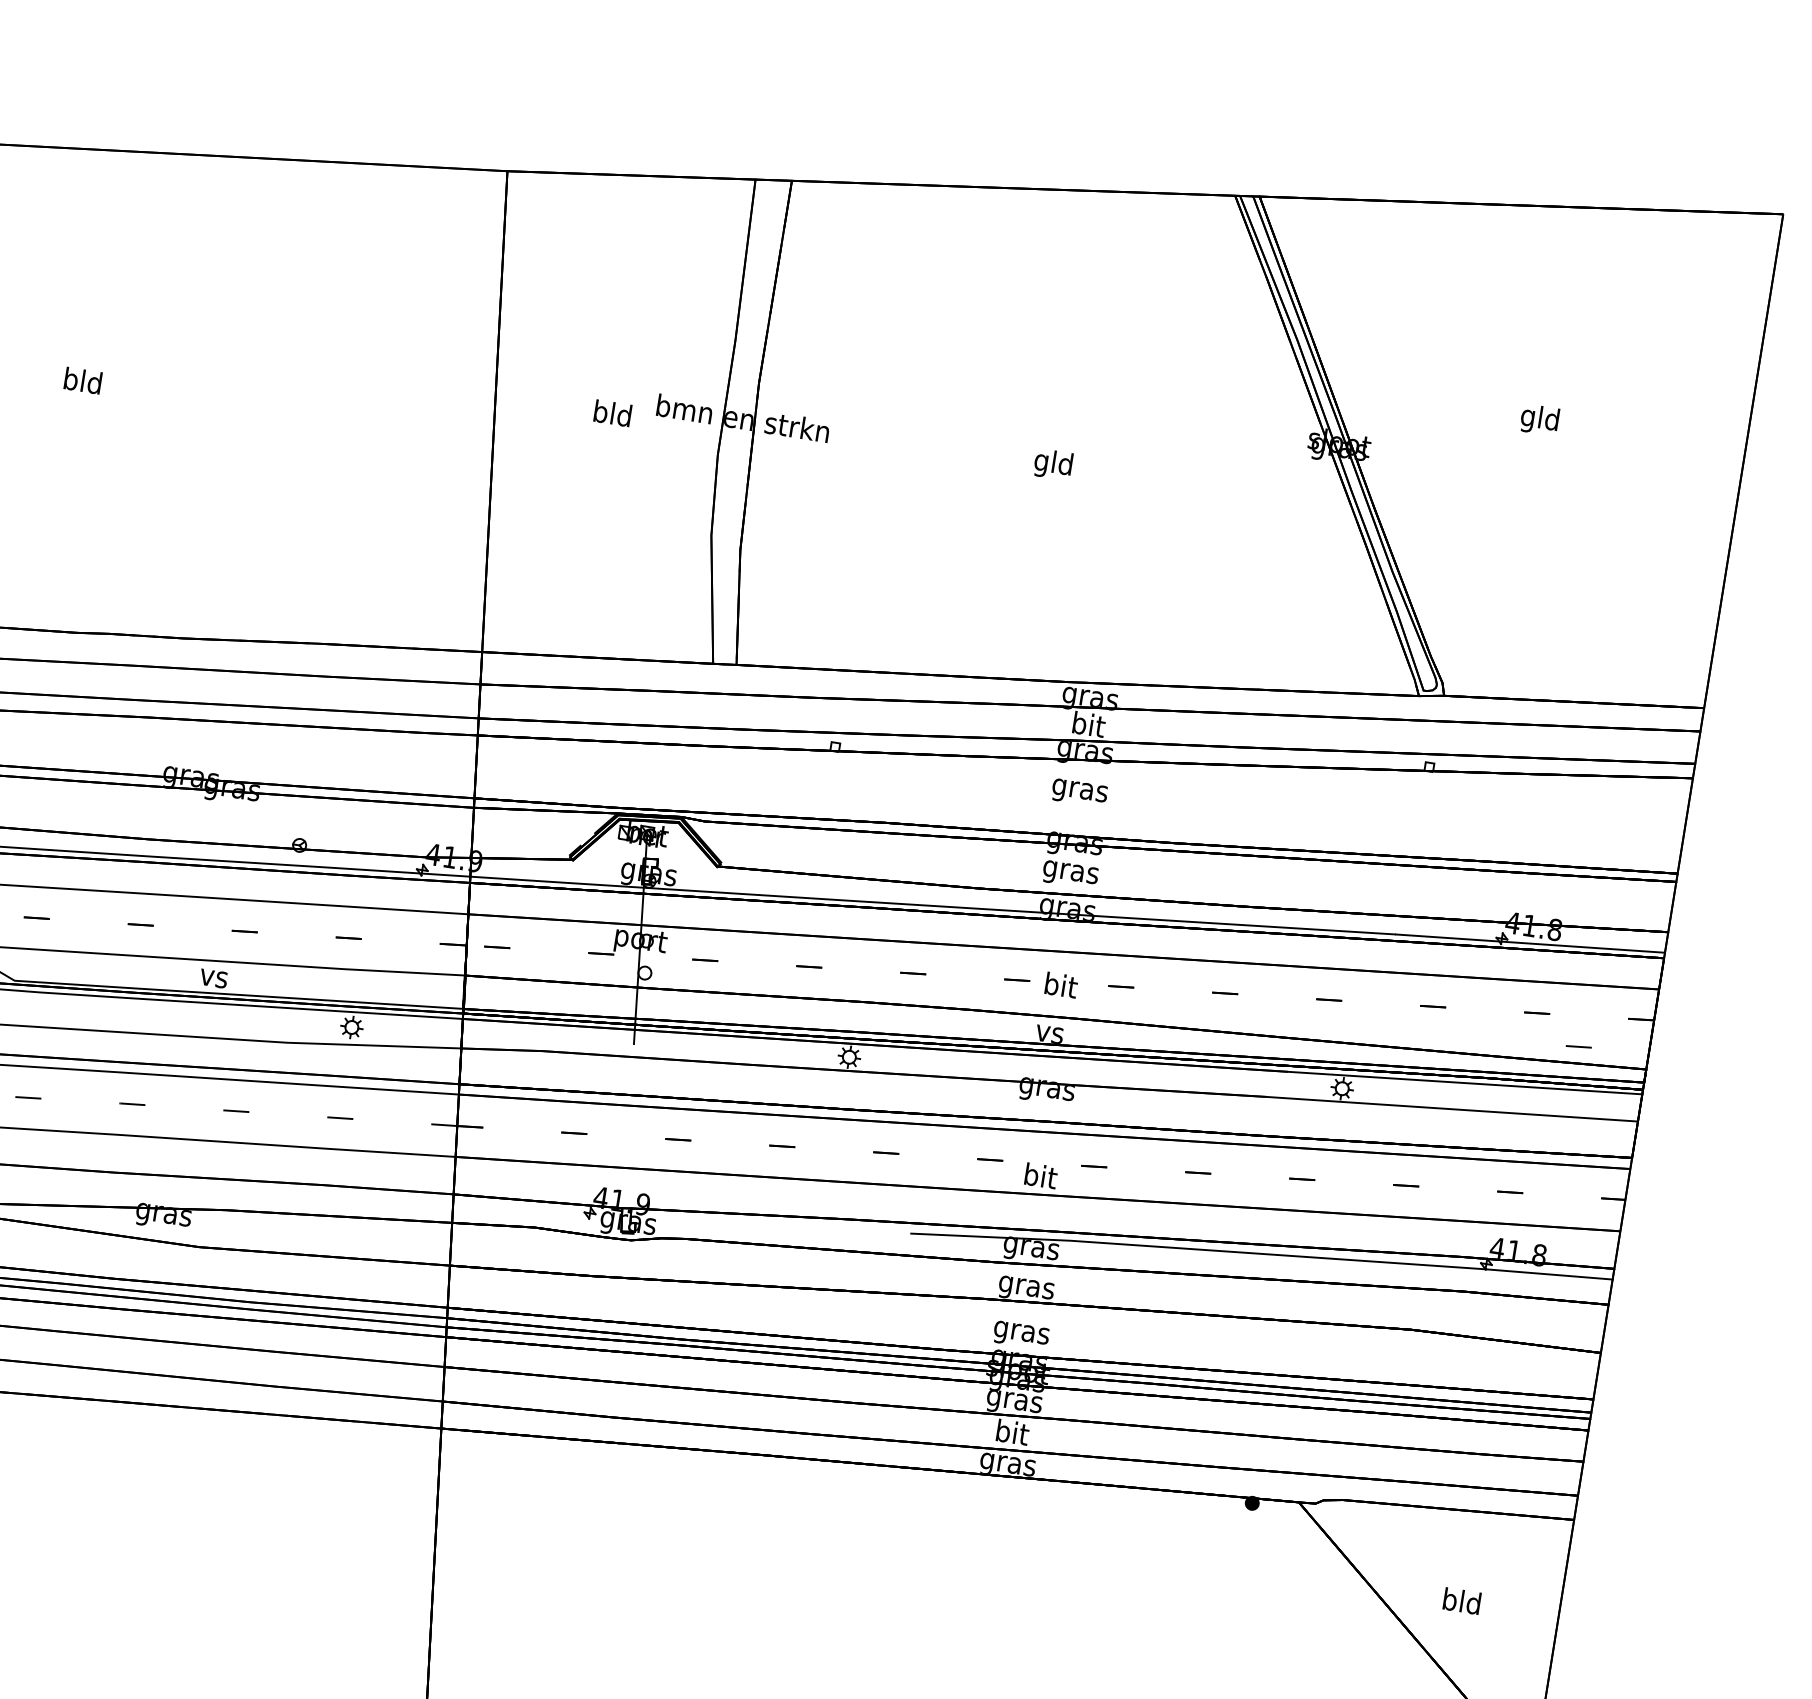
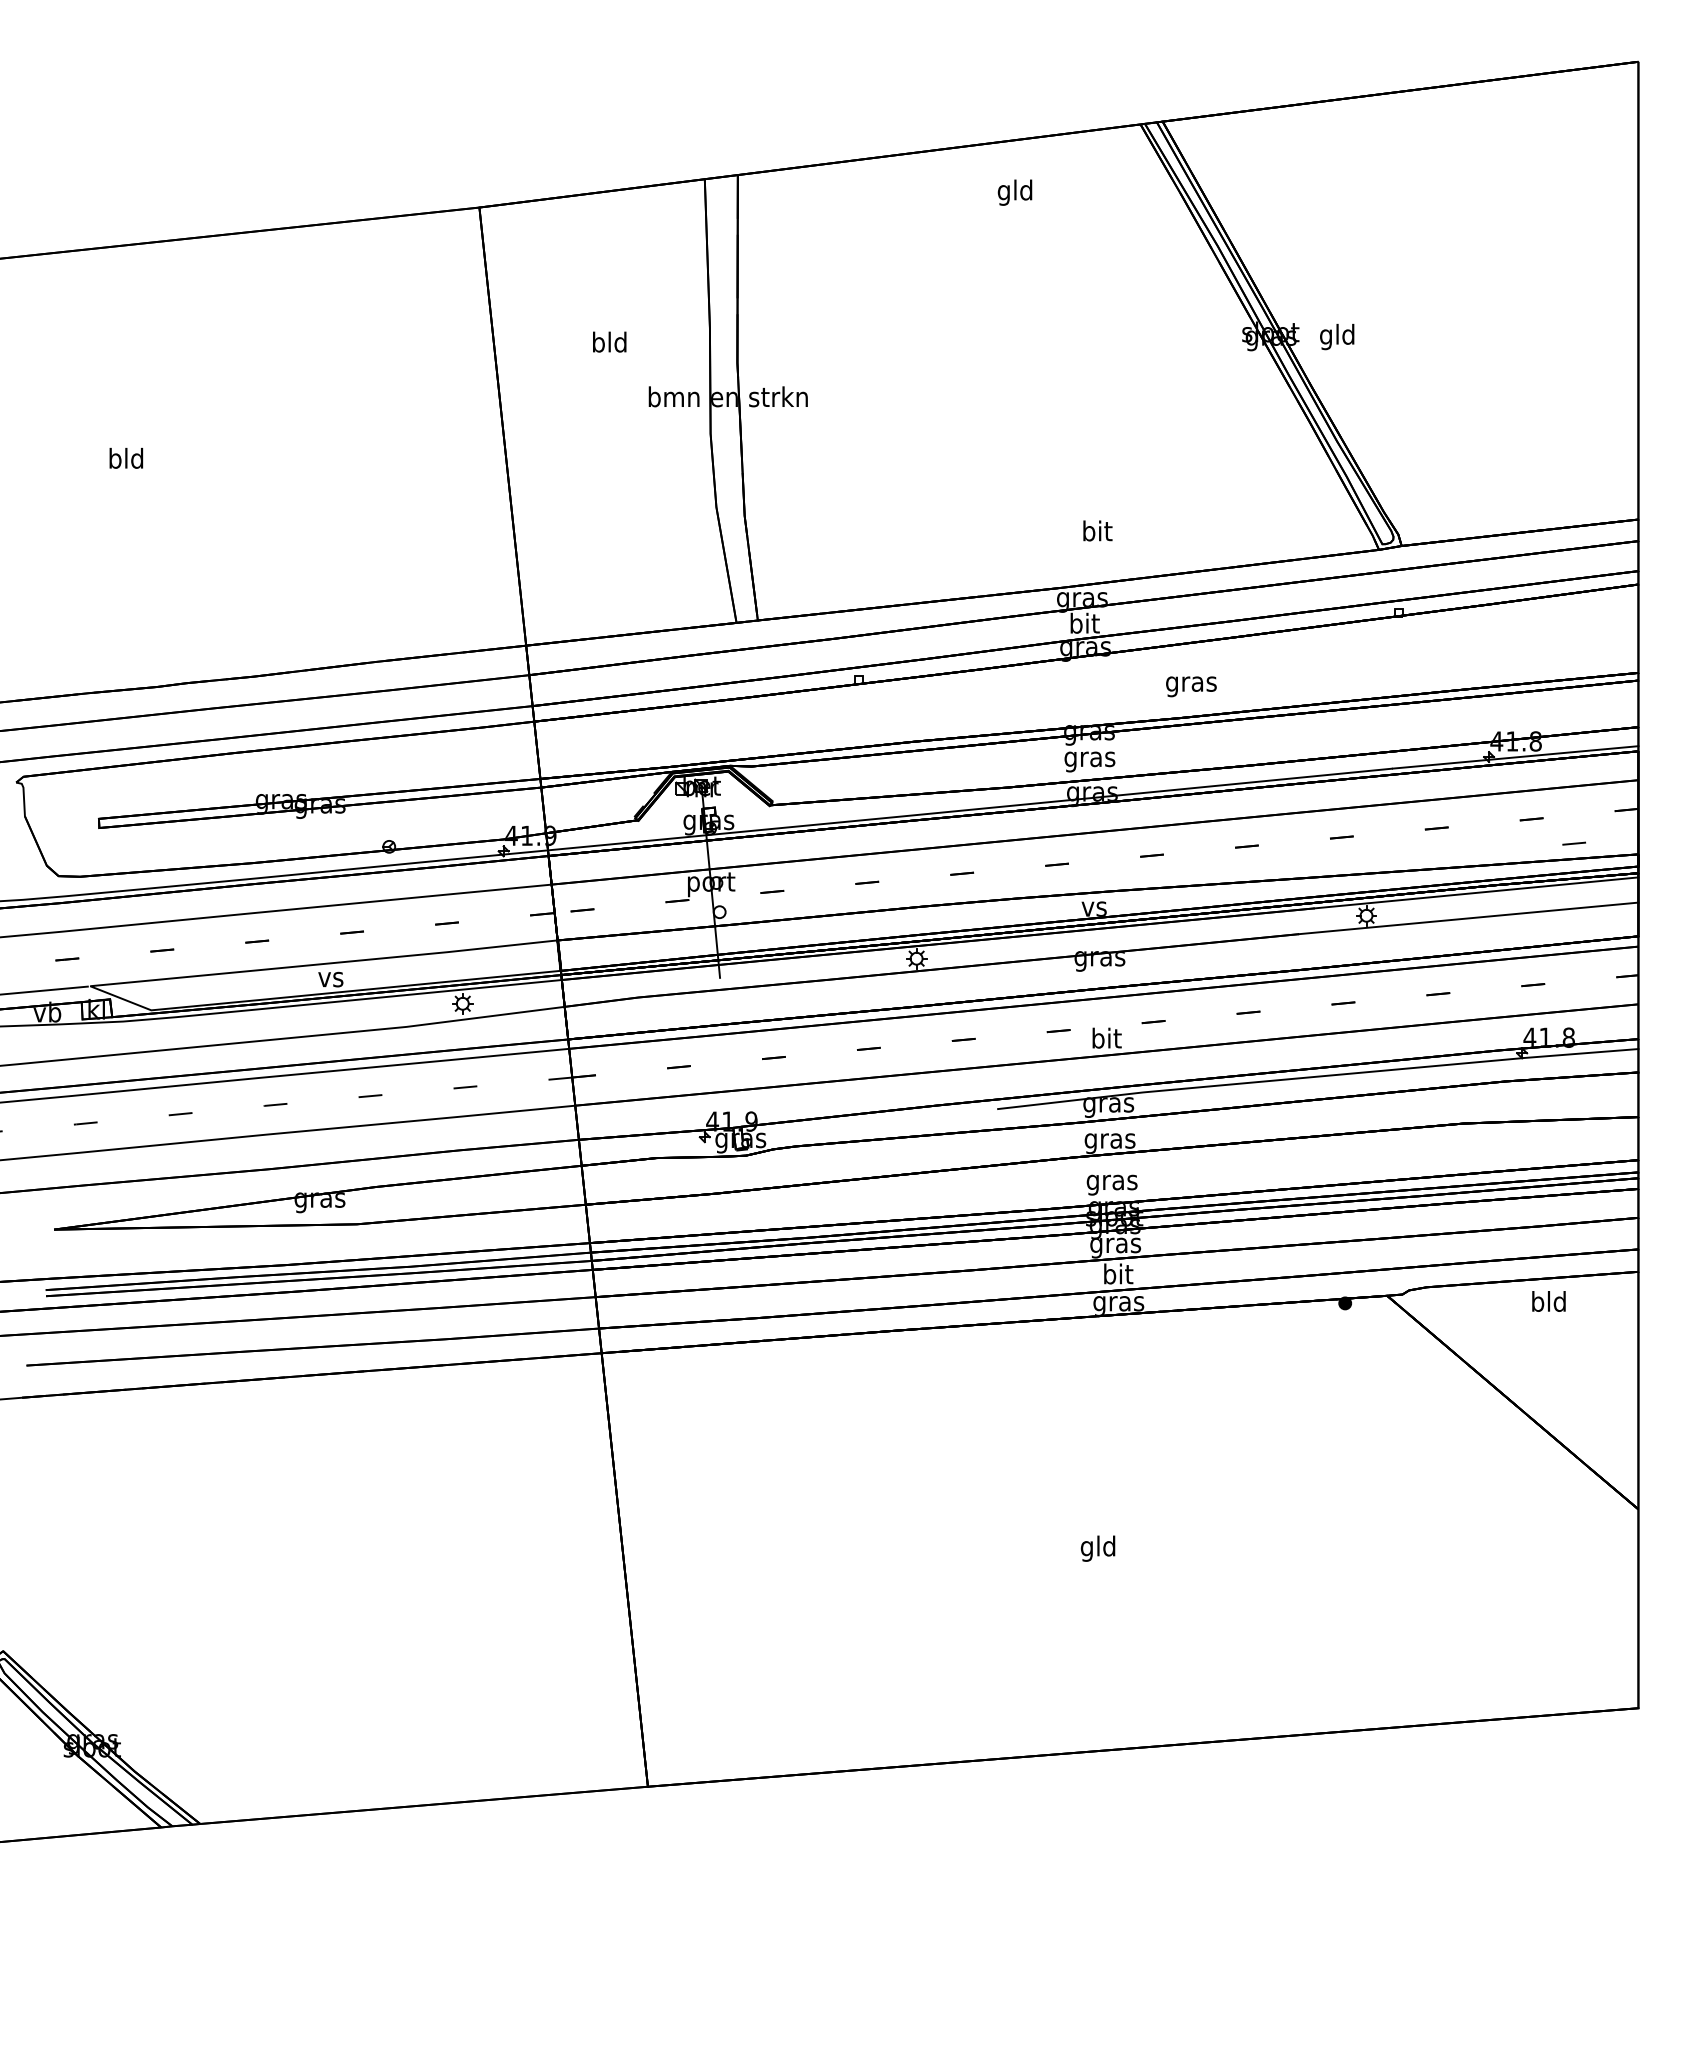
text: (612, 412) -> (609, 341), moved
text: (1540, 419) -> (1337, 336), moved
text: (1052, 464) -> (1014, 192), moved
text: (1079, 792) -> (1191, 686), moved
text: (1061, 984) -> (1097, 530), moved
text: (1461, 1601) -> (1548, 1301), moved

